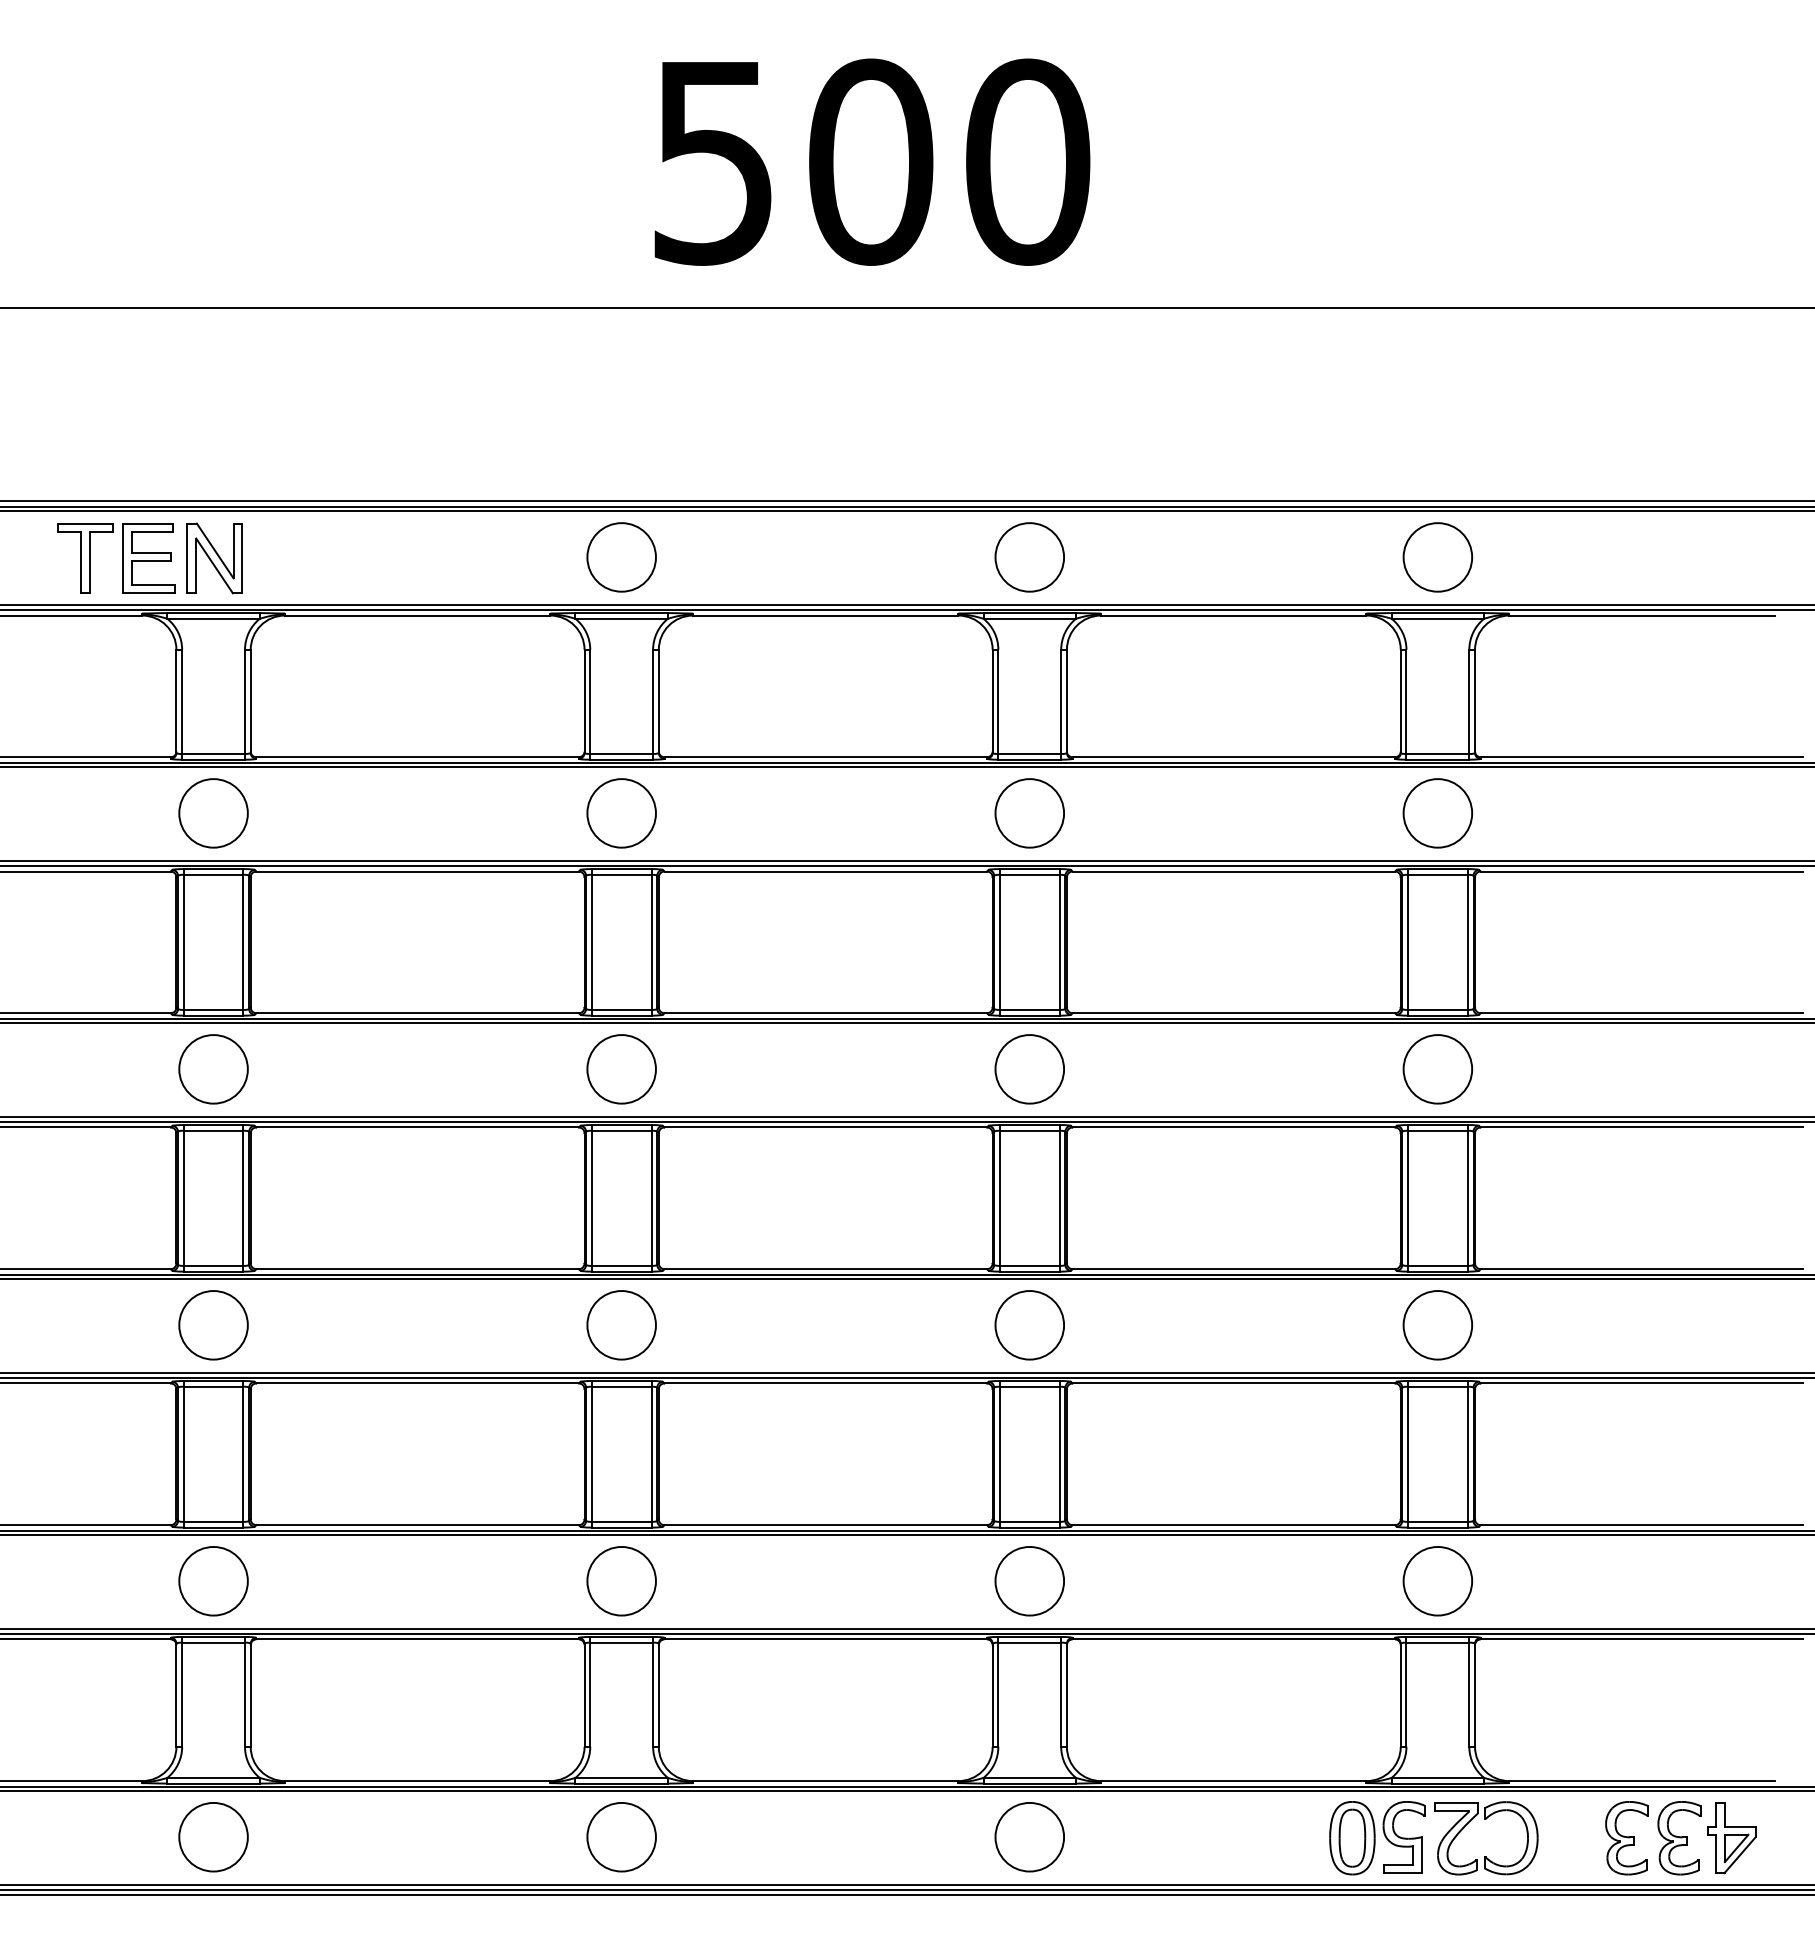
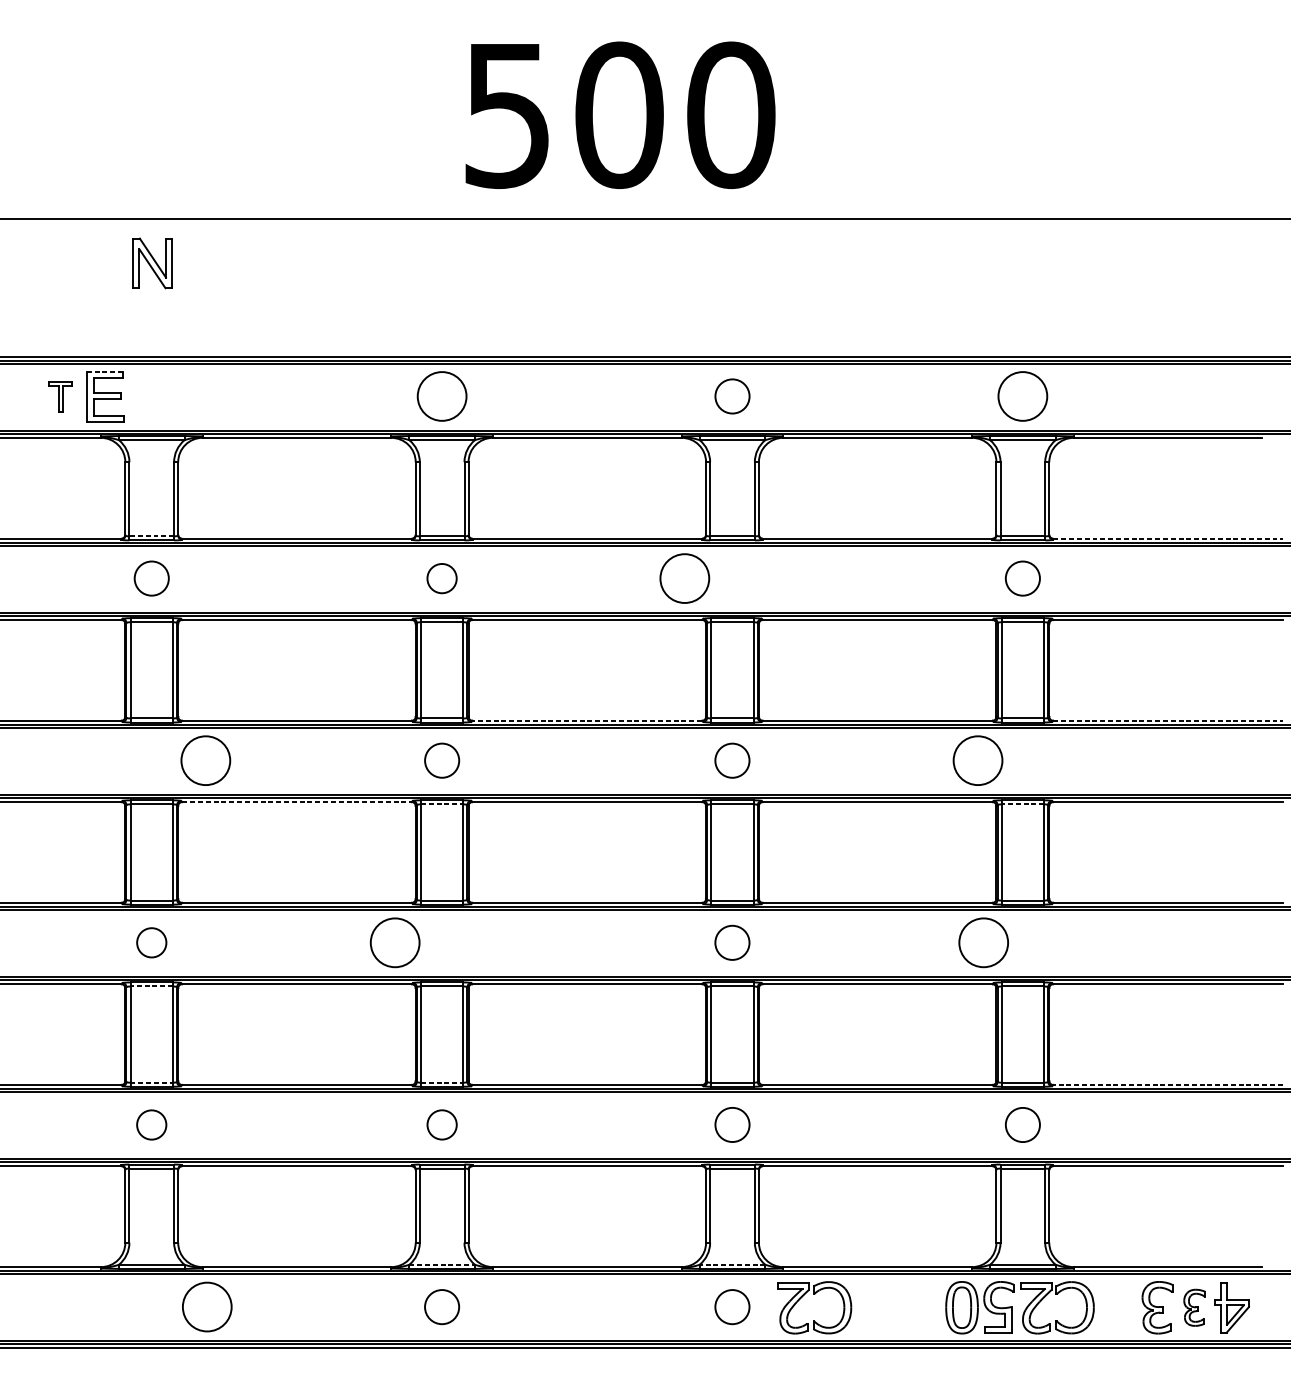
line: (147, 523) -> (104, 372), solid -> dashed
circle: (1029, 557) -> (732, 396), size x0.7
part: (85, 558) -> (60, 397), size x0.6
part: (214, 558) -> (152, 263), moved
line: (213, 754) -> (151, 536), solid -> dashed
line: (1642, 757) -> (1168, 538), solid -> dashed
circle: (213, 813) -> (151, 578), size x0.7
circle: (621, 813) -> (442, 578), size x0.6
circle: (1029, 813) -> (684, 578), moved
circle: (1437, 813) -> (1022, 578), size x0.7
line: (825, 1013) -> (587, 720), solid -> dashed
line: (1642, 1013) -> (1168, 720), solid -> dashed
circle: (213, 1069) -> (205, 760), moved
circle: (621, 1069) -> (442, 760), size x0.7
circle: (1029, 1069) -> (732, 760), size x0.7
circle: (1437, 1069) -> (977, 760), moved
line: (418, 1127) -> (297, 802), solid -> dashed
line: (621, 1130) -> (442, 804), solid -> dashed
line: (1437, 1130) -> (1022, 804), solid -> dashed
circle: (213, 1325) -> (151, 942), size x0.6
circle: (621, 1325) -> (395, 942), moved
circle: (1029, 1325) -> (732, 942), size x0.7
circle: (1437, 1325) -> (983, 942), moved
line: (213, 1386) -> (151, 986), solid -> dashed
line: (213, 1521) -> (151, 1082), solid -> dashed
line: (621, 1521) -> (442, 1082), solid -> dashed
line: (1641, 1525) -> (1167, 1085), solid -> dashed
circle: (213, 1581) -> (151, 1125), size x0.6
circle: (621, 1581) -> (442, 1125), size x0.6
circle: (1029, 1581) -> (732, 1125), size x0.7
circle: (1437, 1581) -> (1022, 1125), size x0.7
line: (622, 1777) -> (442, 1264), solid -> dashed
line: (1029, 1777) -> (732, 1264), solid -> dashed
circle: (213, 1837) -> (207, 1307), moved
circle: (621, 1837) -> (442, 1307), size x0.7
circle: (1029, 1837) -> (732, 1307), size x0.7
part: (1679, 1838) -> (1194, 1307), size x0.7
part: (1145, 1856) -> (814, 1320), added

